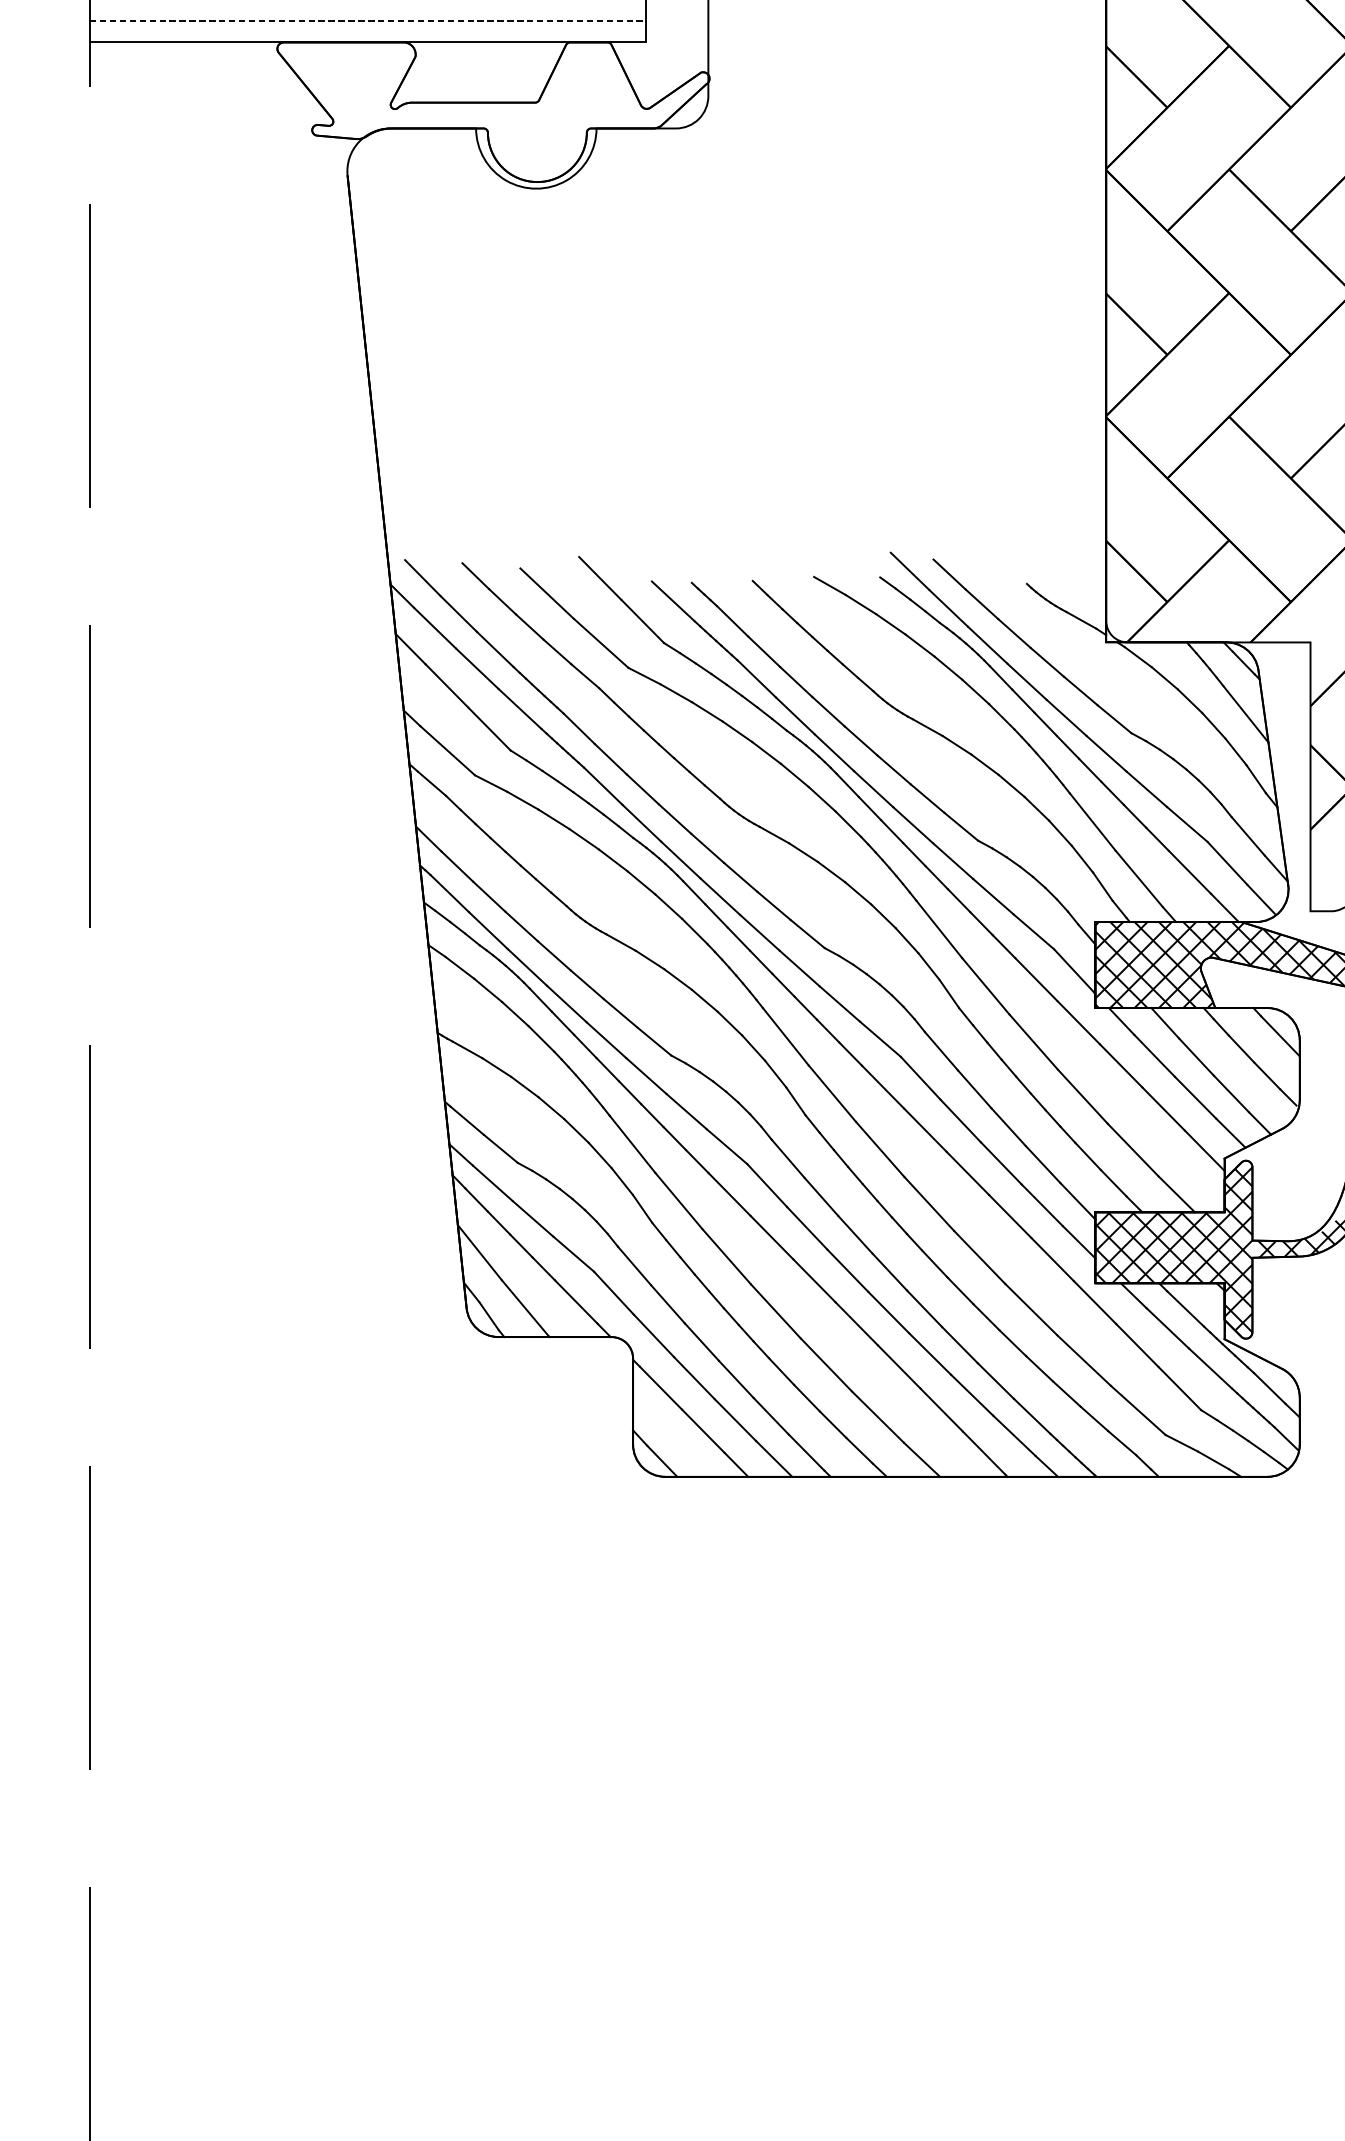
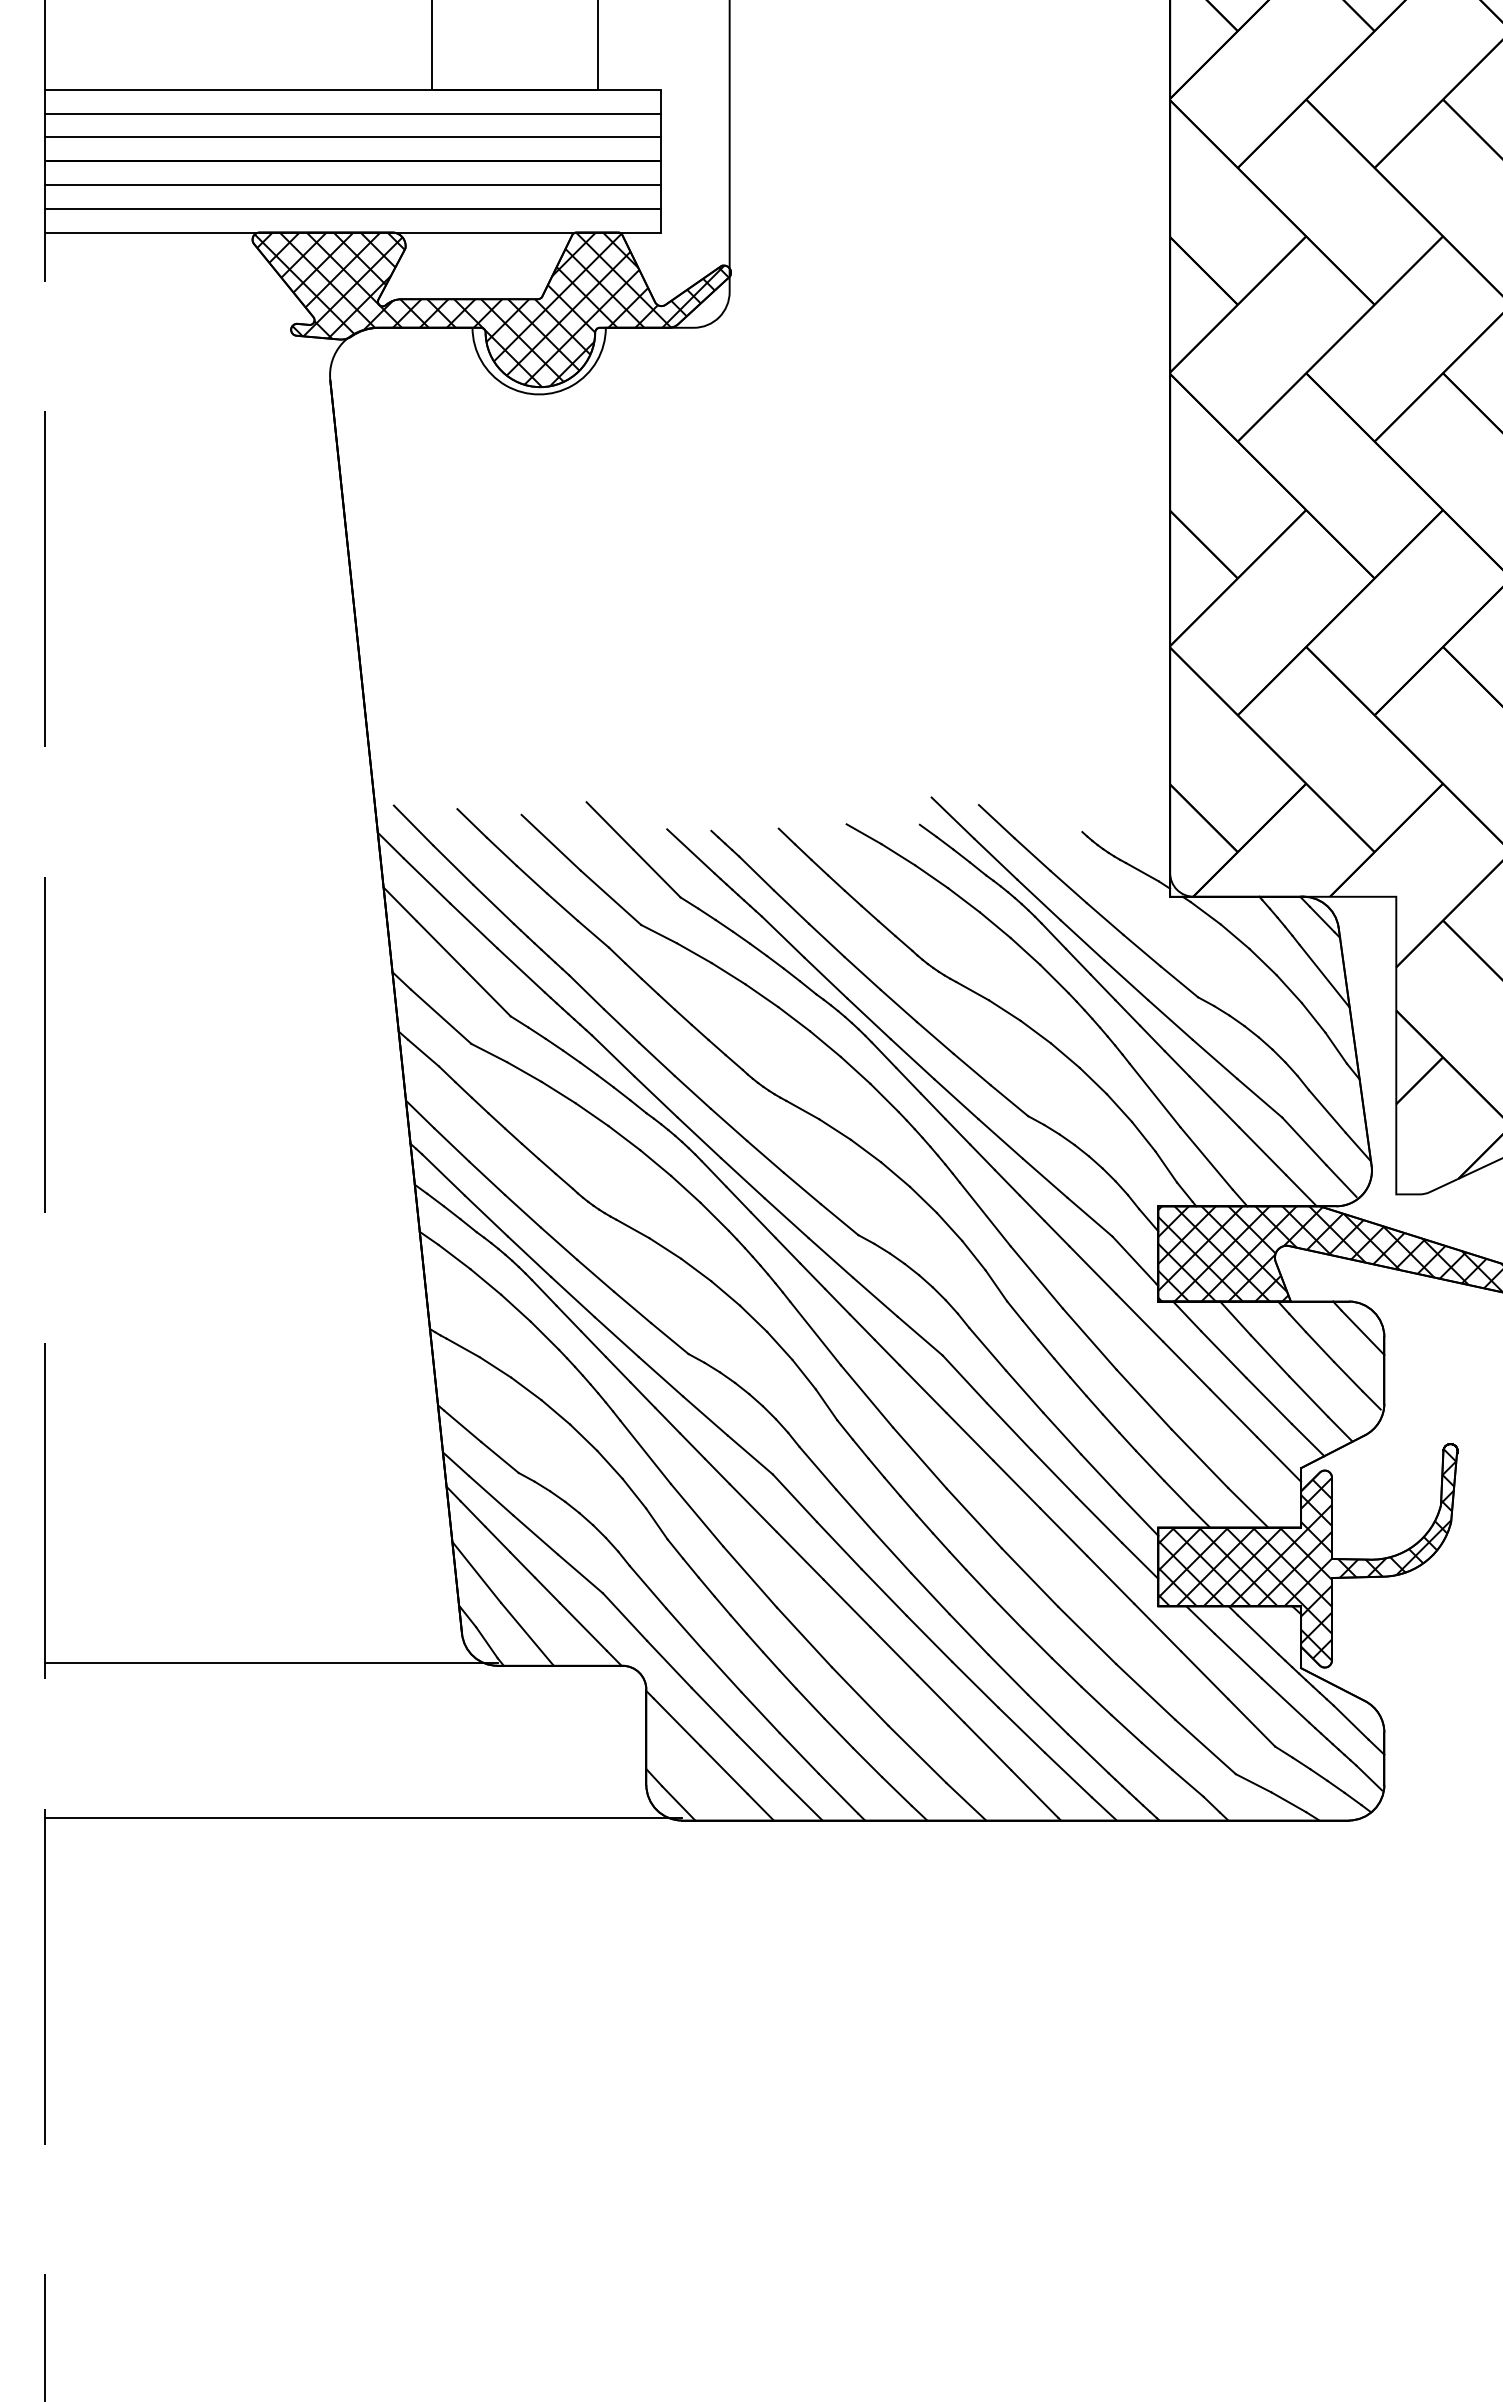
line: (367, 20) -> (352, 208), dashed -> solid
hatch: (493, 111) -> (491, 309), added
line: (294, 1335) -> (271, 1663), added
line: (377, 1474) -> (363, 1817), added

